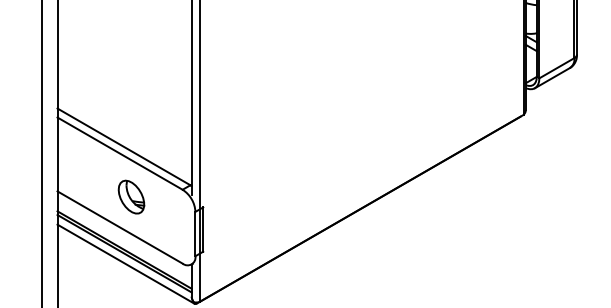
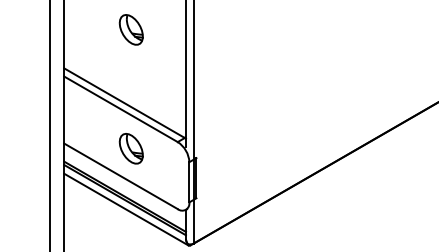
part: (131, 65) -> (131, 29), added

